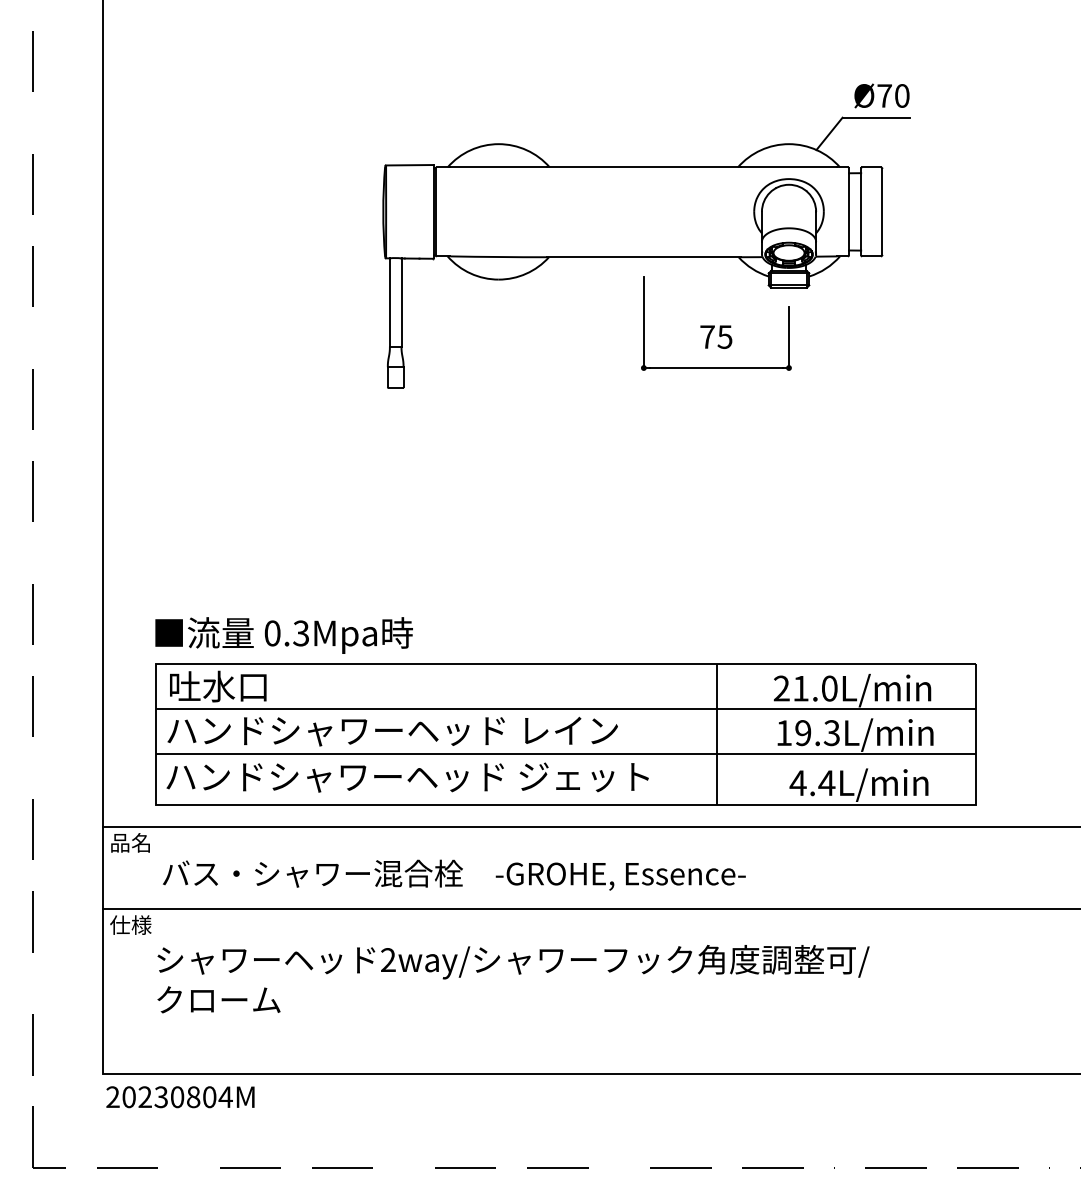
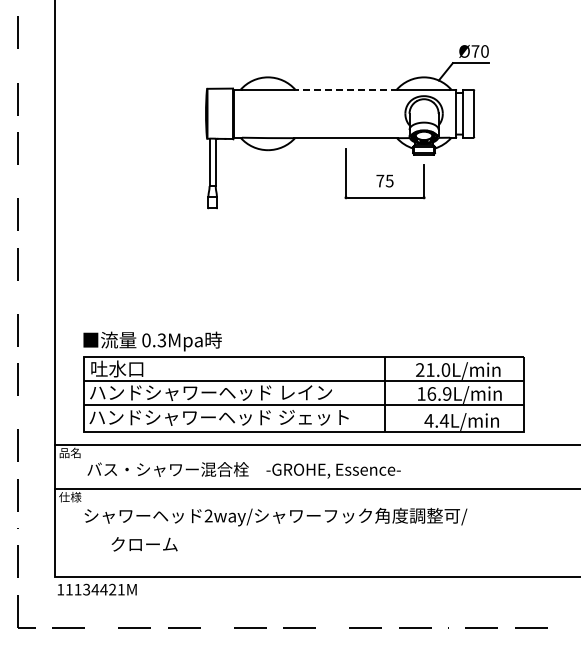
line: (642, 166) -> (345, 89), solid -> dashed
text: (817, 732) -> (439, 393), 19.3L/min -> 16.9L/min
text: (218, 1000) -> (144, 544), moved
text: (170, 1096) -> (91, 589), 20230804M -> 11134421M

